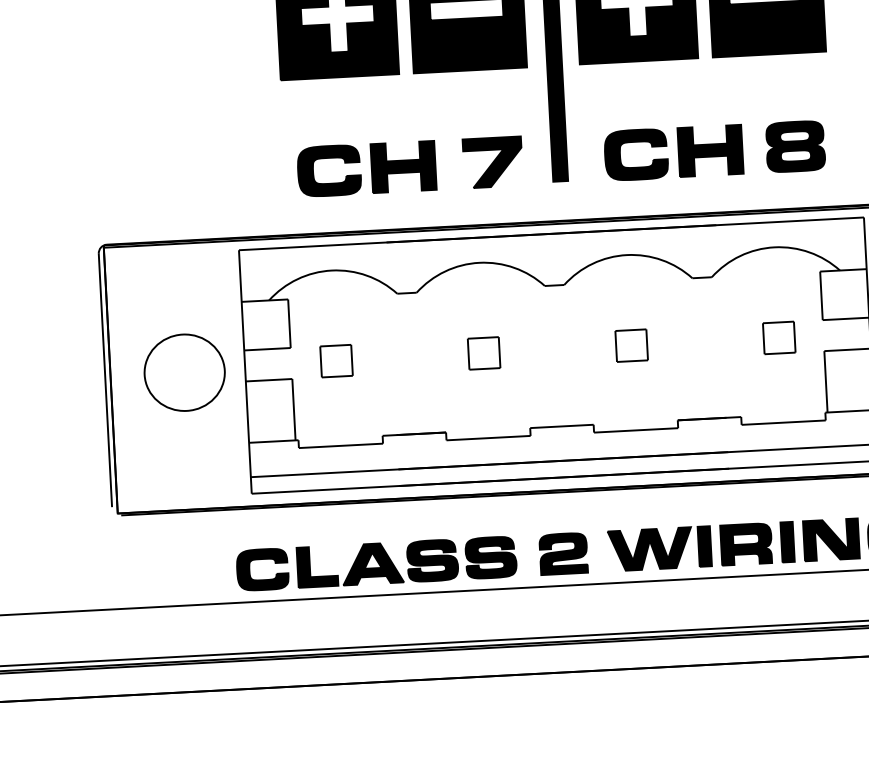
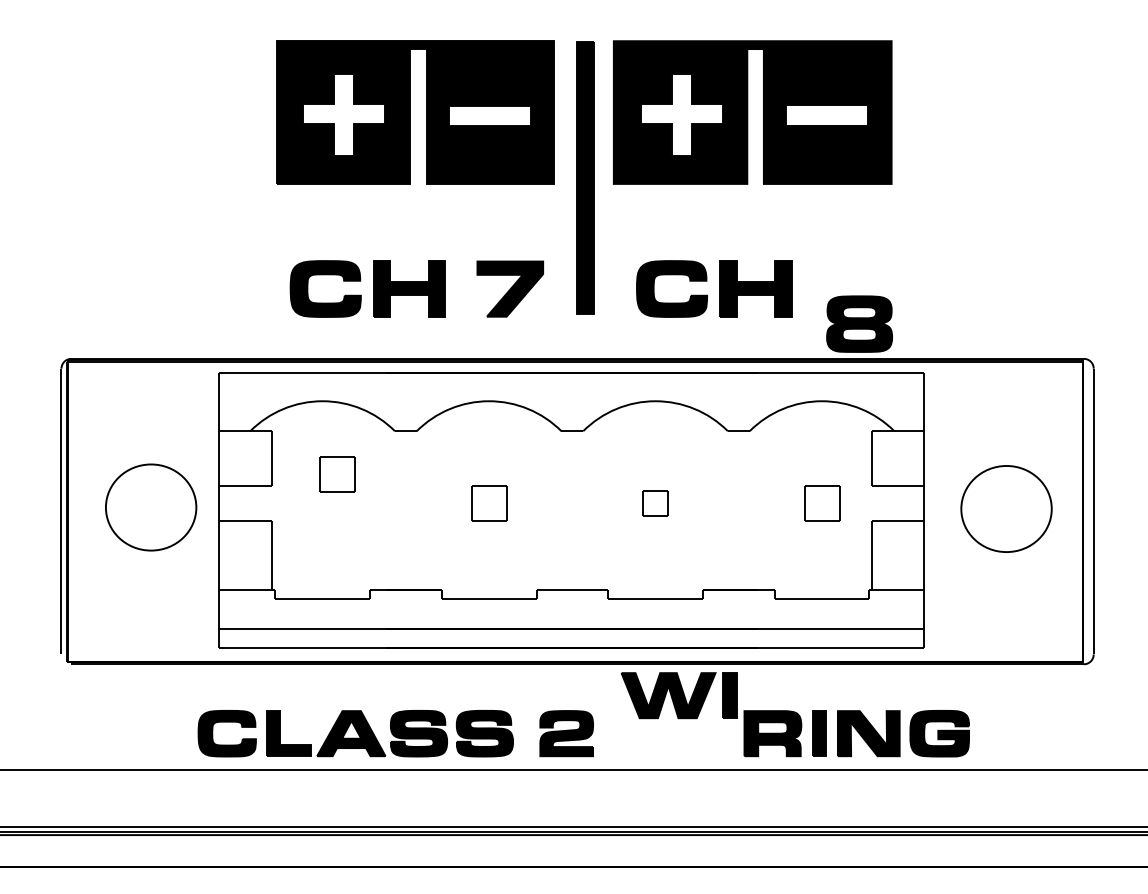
part: (795, 146) -> (859, 323), moved
part: (631, 345) -> (655, 503), size x0.7
part: (336, 361) -> (337, 474), moved
part: (659, 548) -> (678, 695), moved

